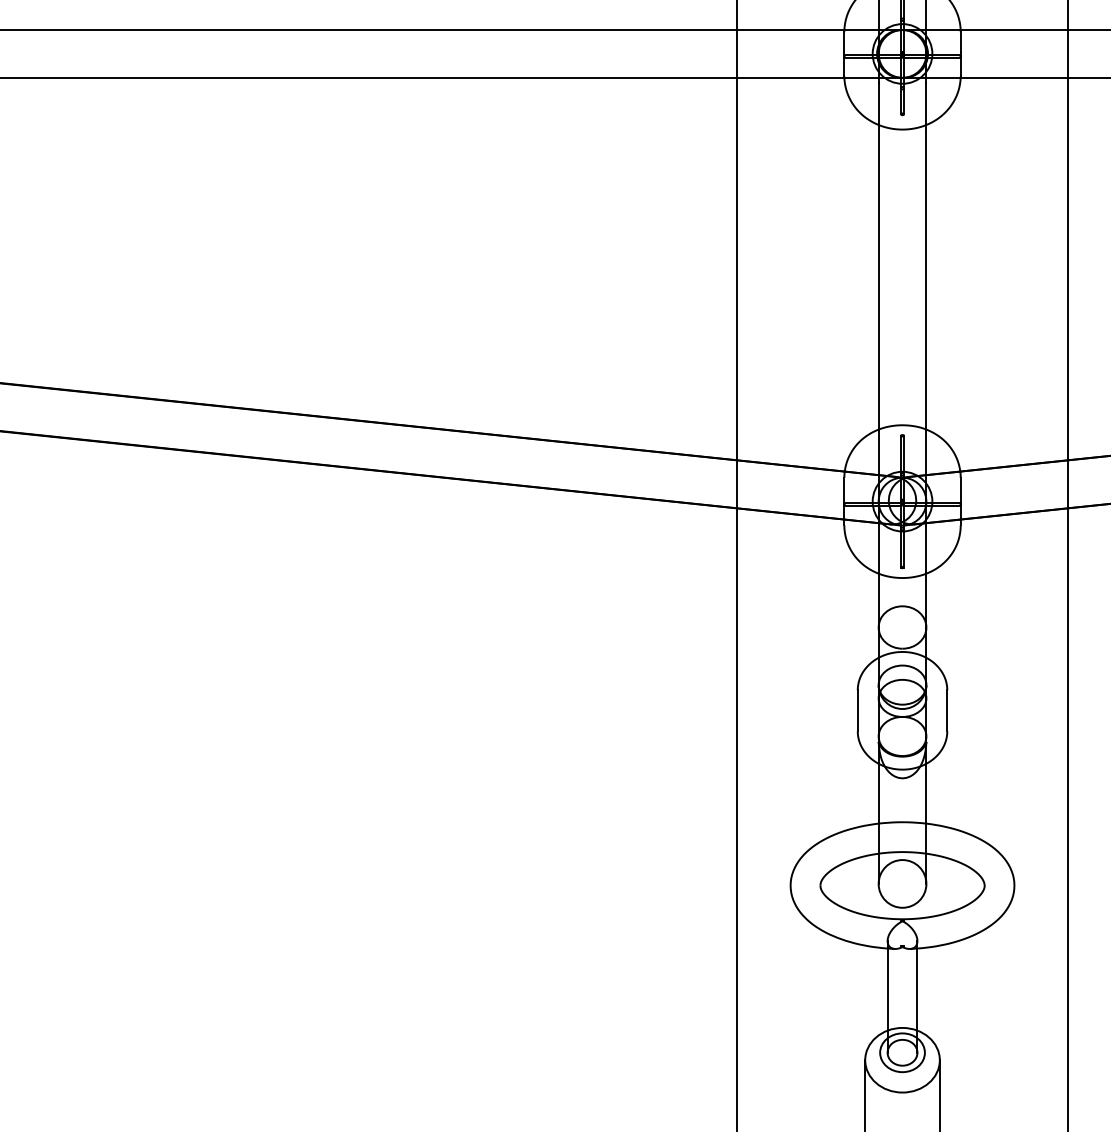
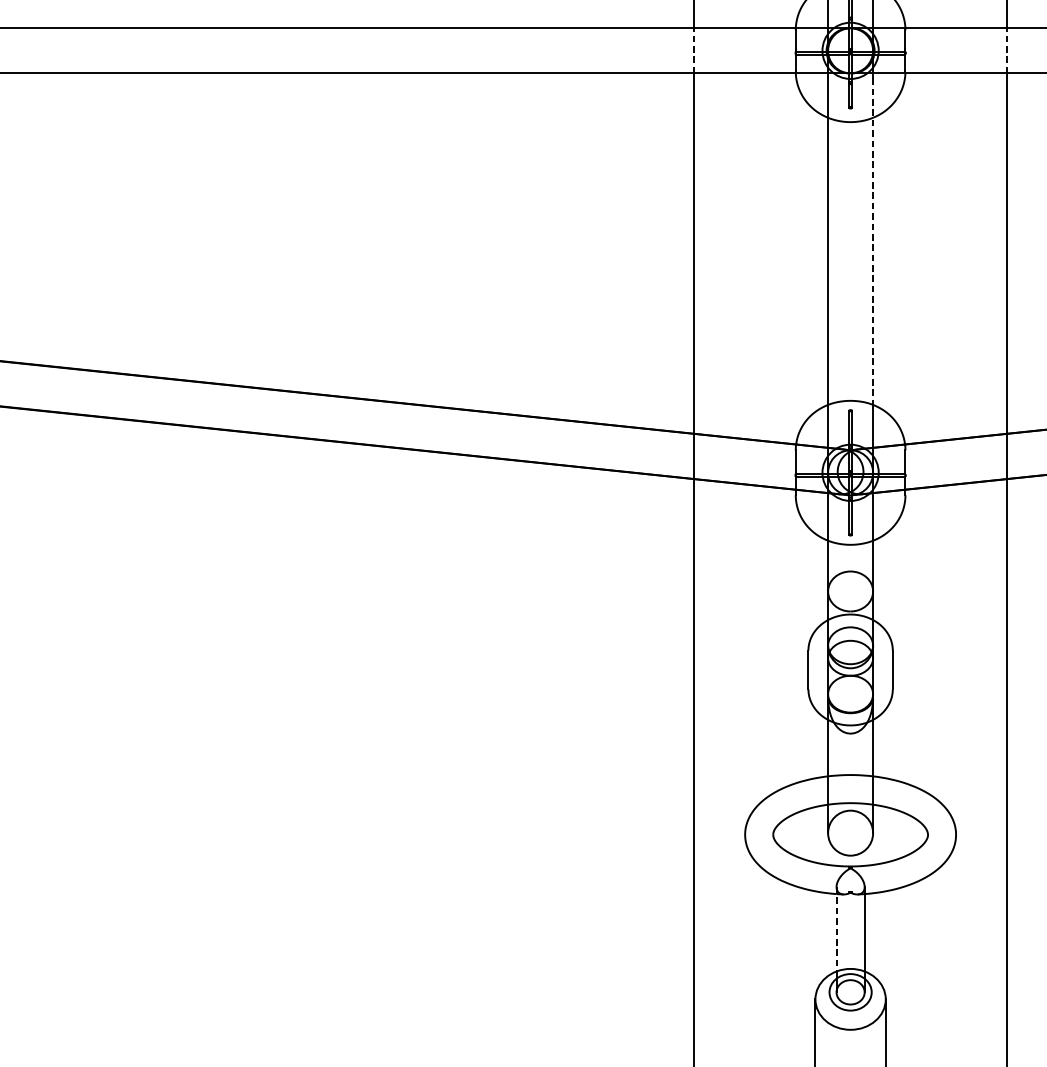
line: (736, 53) -> (694, 50), solid -> dashed
line: (1068, 53) -> (1007, 50), solid -> dashed
line: (926, 256) -> (873, 241), solid -> dashed
line: (887, 985) -> (836, 928), solid -> dashed

